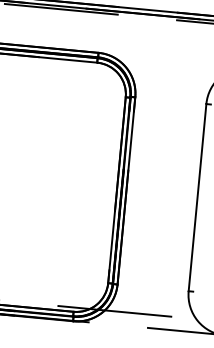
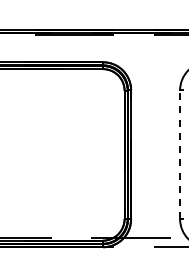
line: (198, 197) -> (180, 154), solid -> dashed

